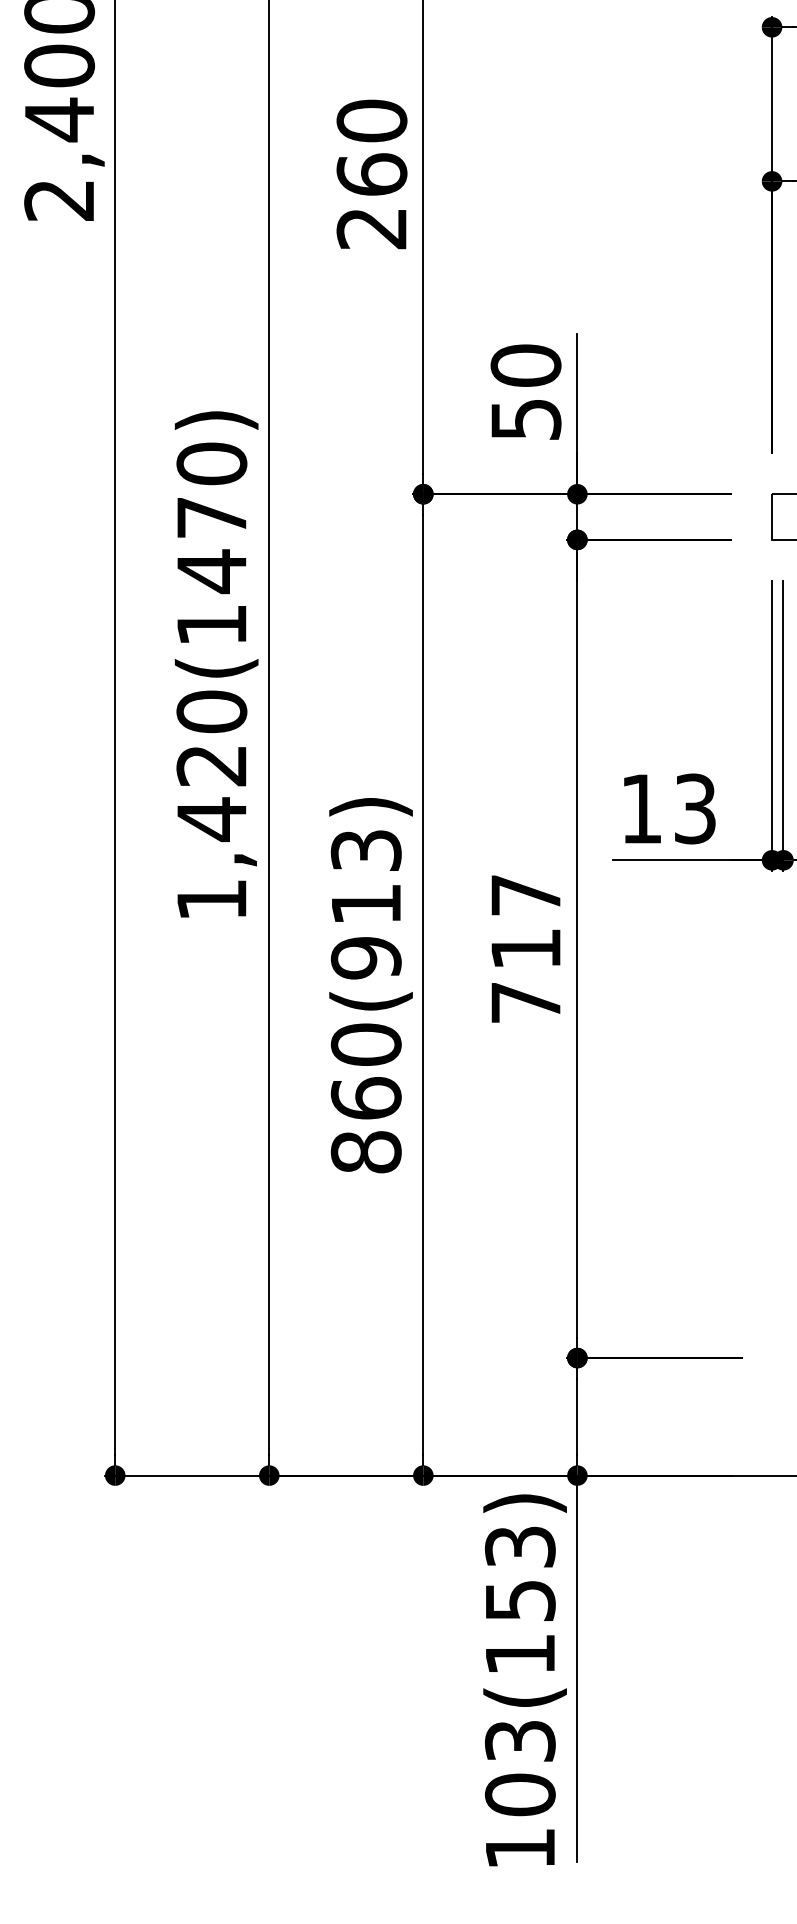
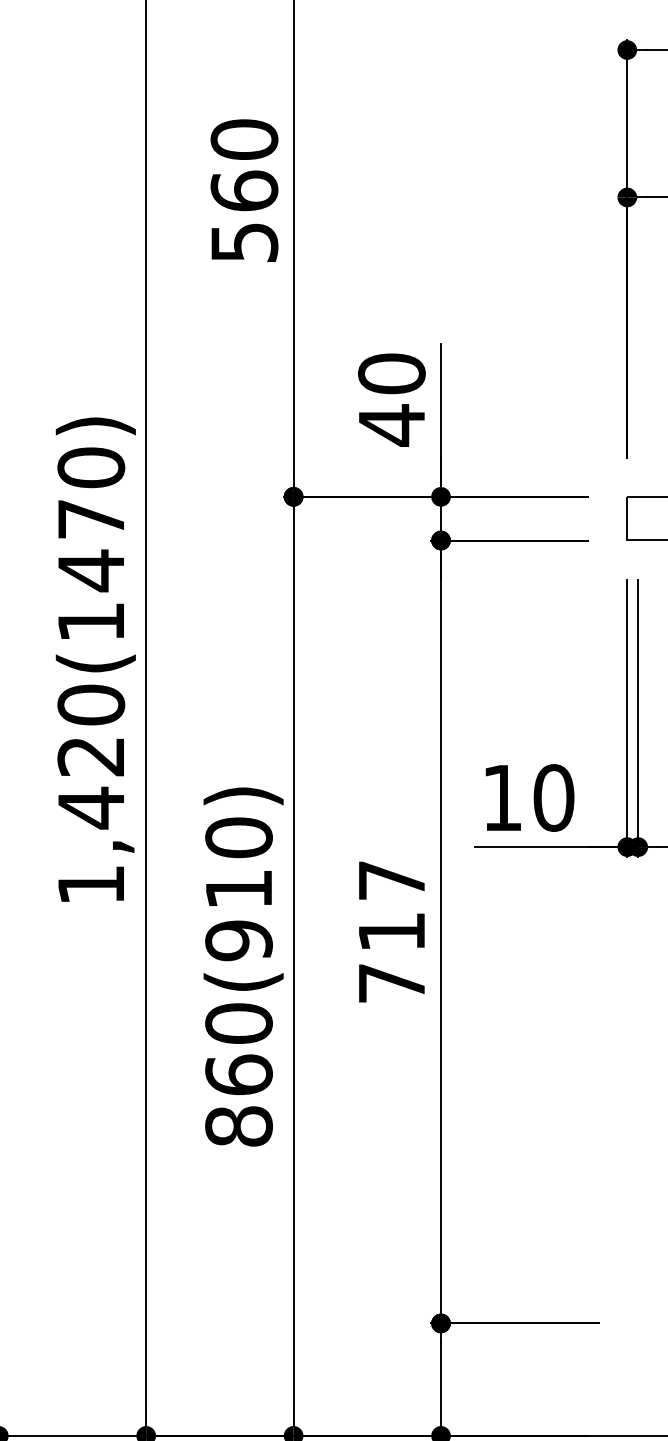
text: (371, 229) -> (244, 243), 260 -> 560
text: (526, 419) -> (392, 425), 50 -> 40
text: (695, 808) -> (554, 797), 13 -> 10
text: (365, 850) -> (238, 837), 860(913) -> 860(910)

